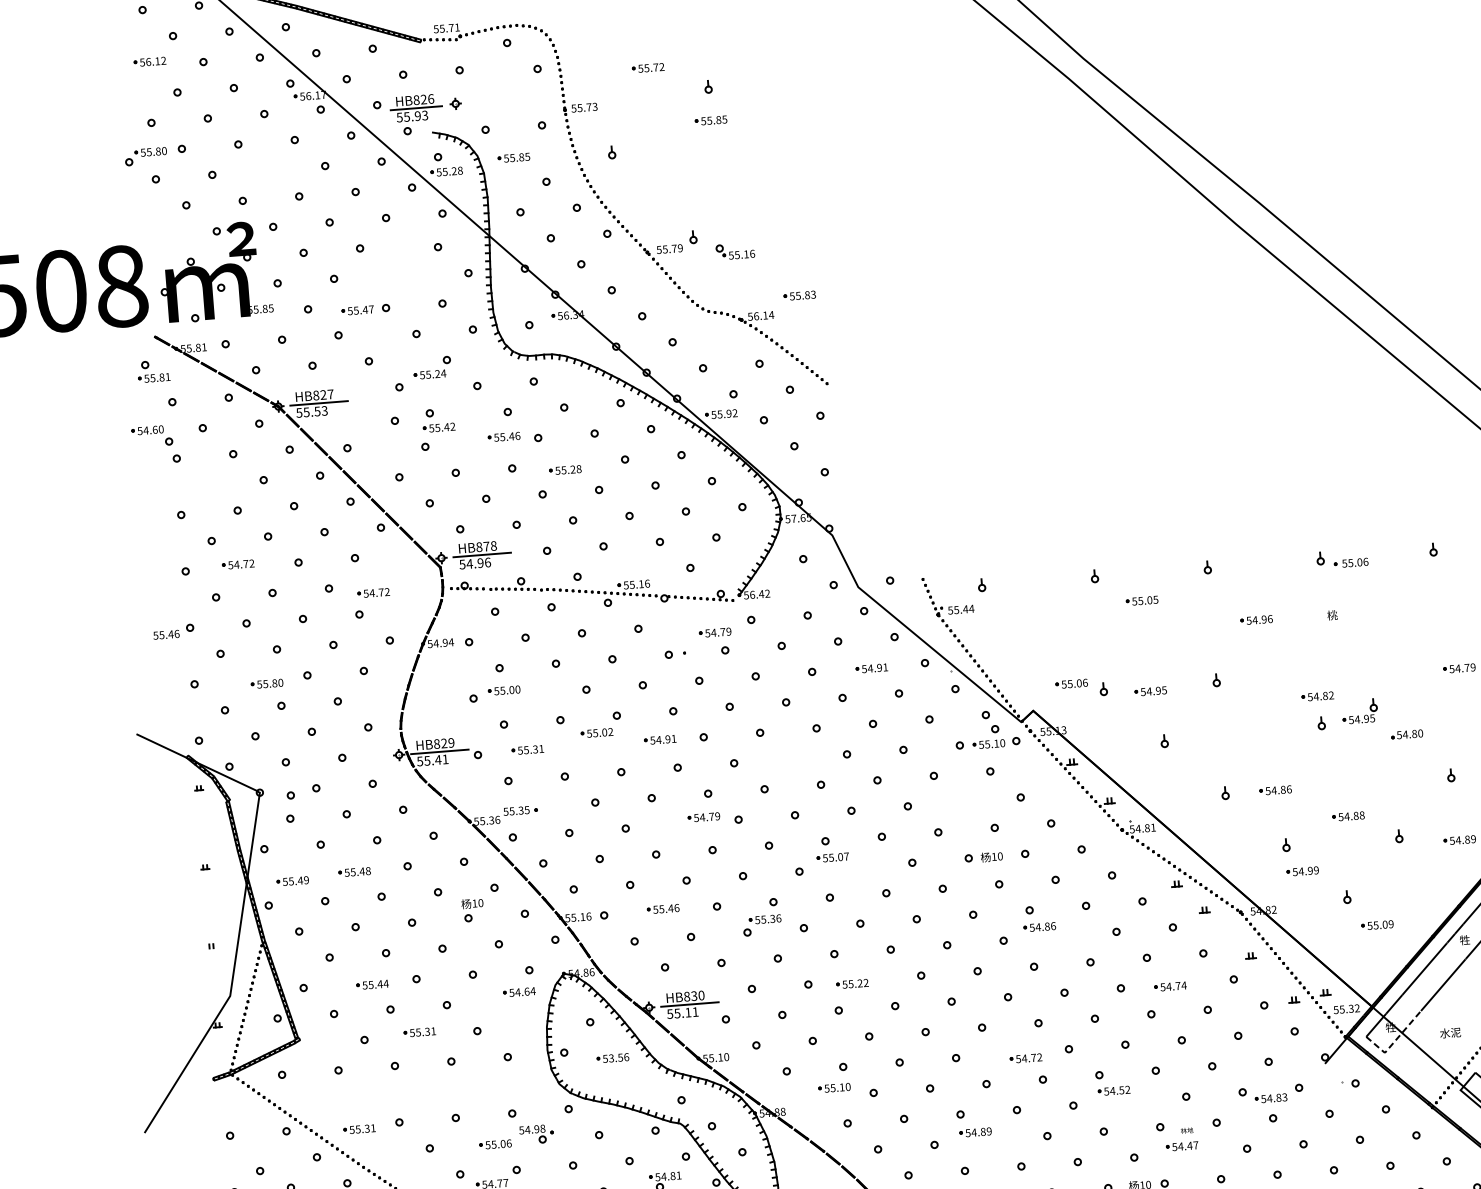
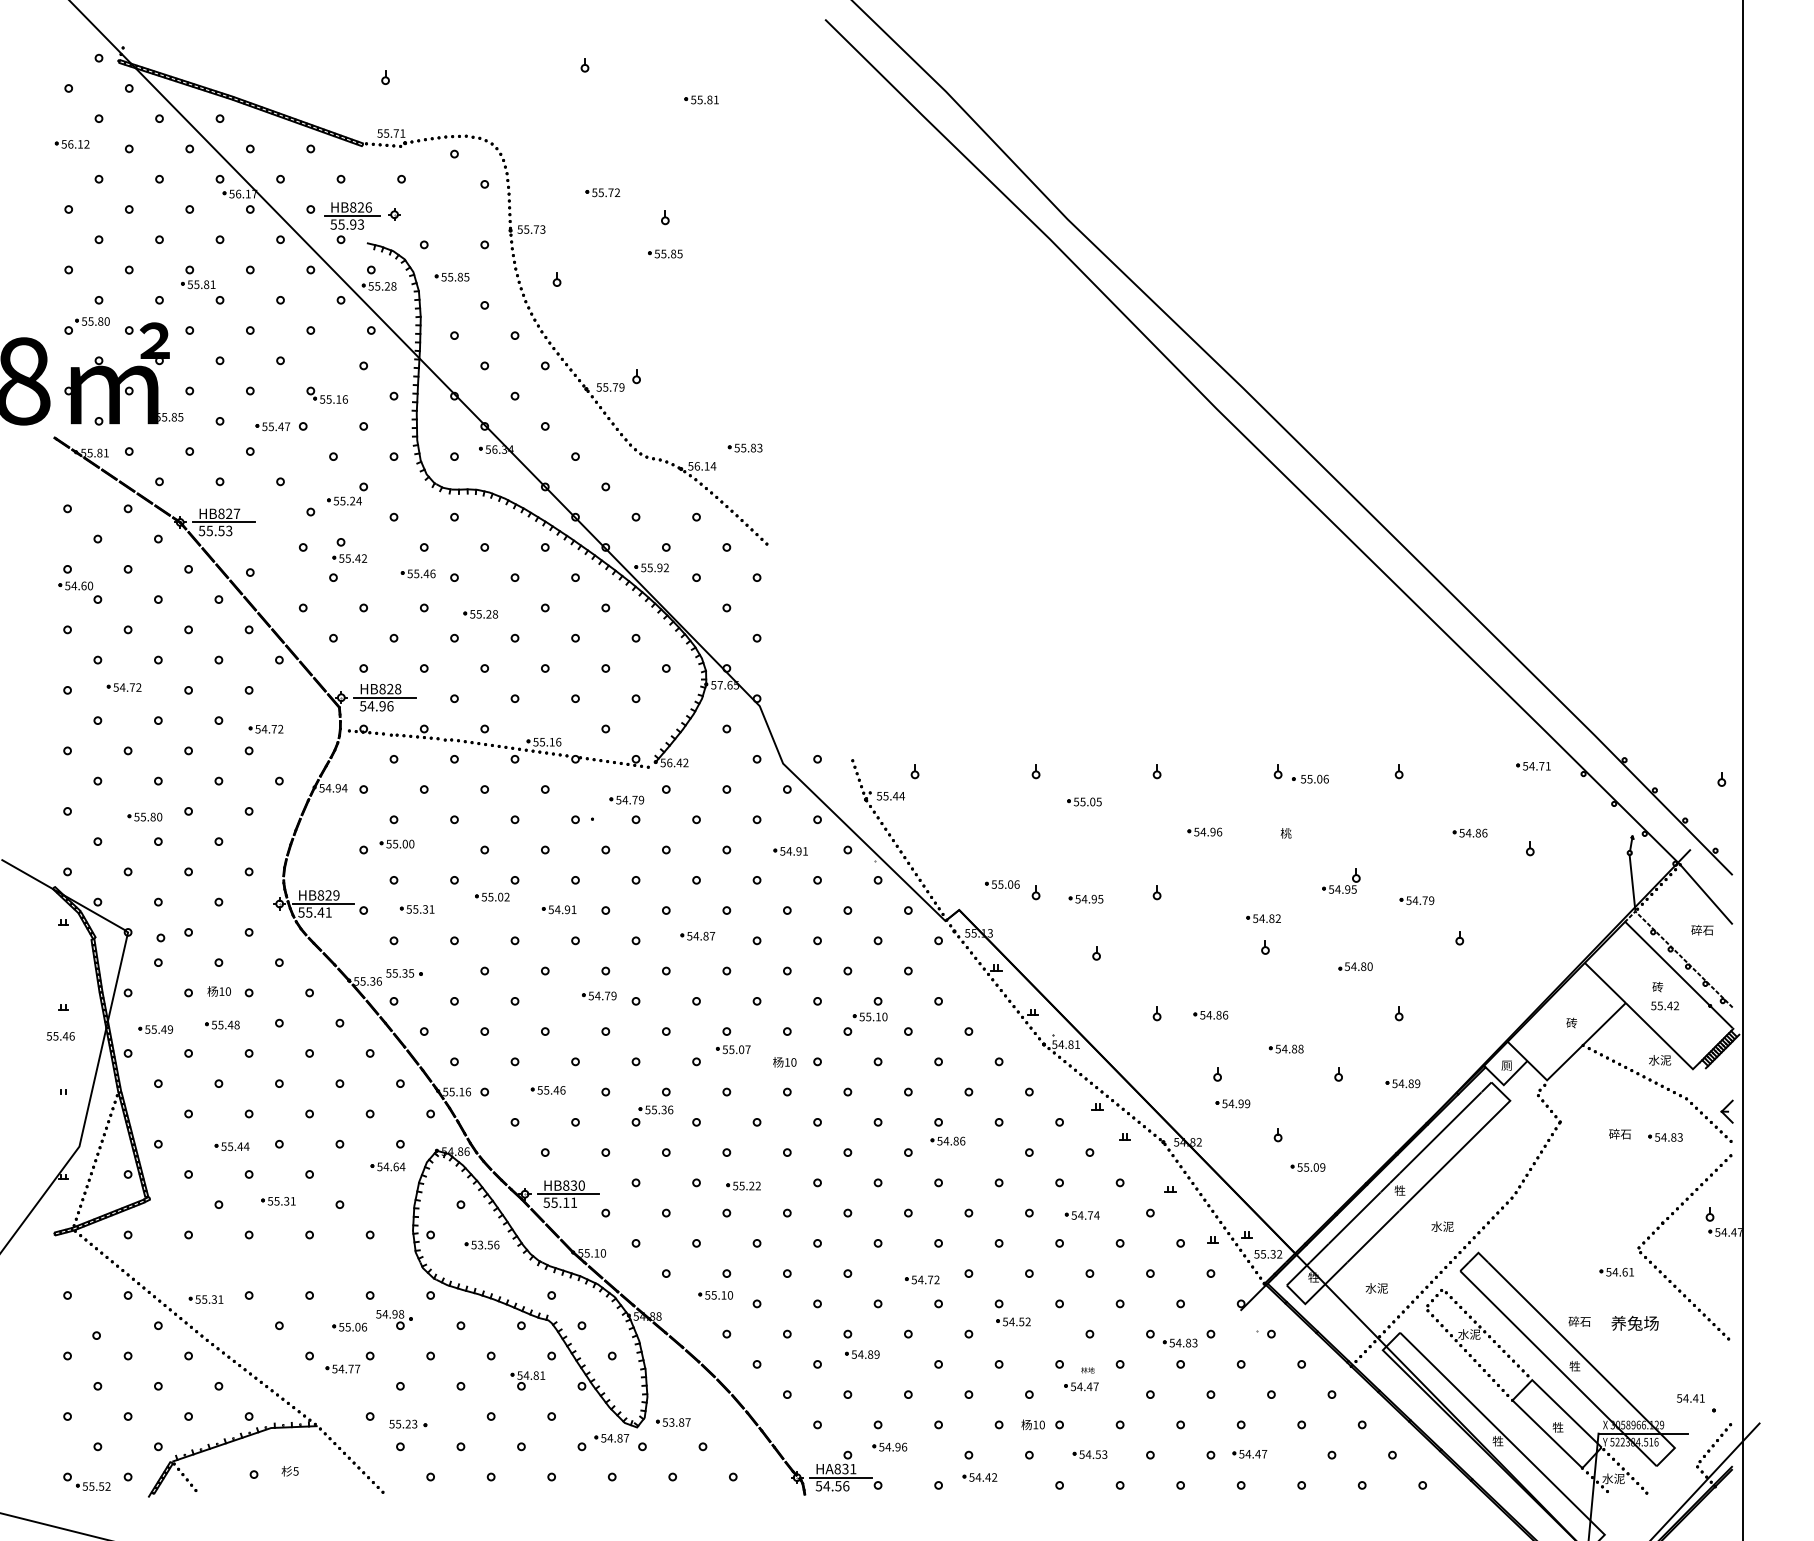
part: (145, 156) -> (86, 325), moved
part: (734, 250) -> (326, 394), moved
part: (153, 371) -> (198, 277), moved
part: (152, 436) -> (80, 592), moved
text: (486, 545) -> (390, 688), HB878 -> HB828
text: (166, 635) -> (60, 1036), moved
part: (1360, 710) -> (1341, 880), moved
part: (987, 737) -> (869, 1009), moved
part: (791, 753) -> (697, 935), added
text: (991, 857) -> (784, 1062), moved
text: (471, 903) -> (218, 991), moved
line: (1394, 1041) -> (1316, 1292), dashed -> solid

